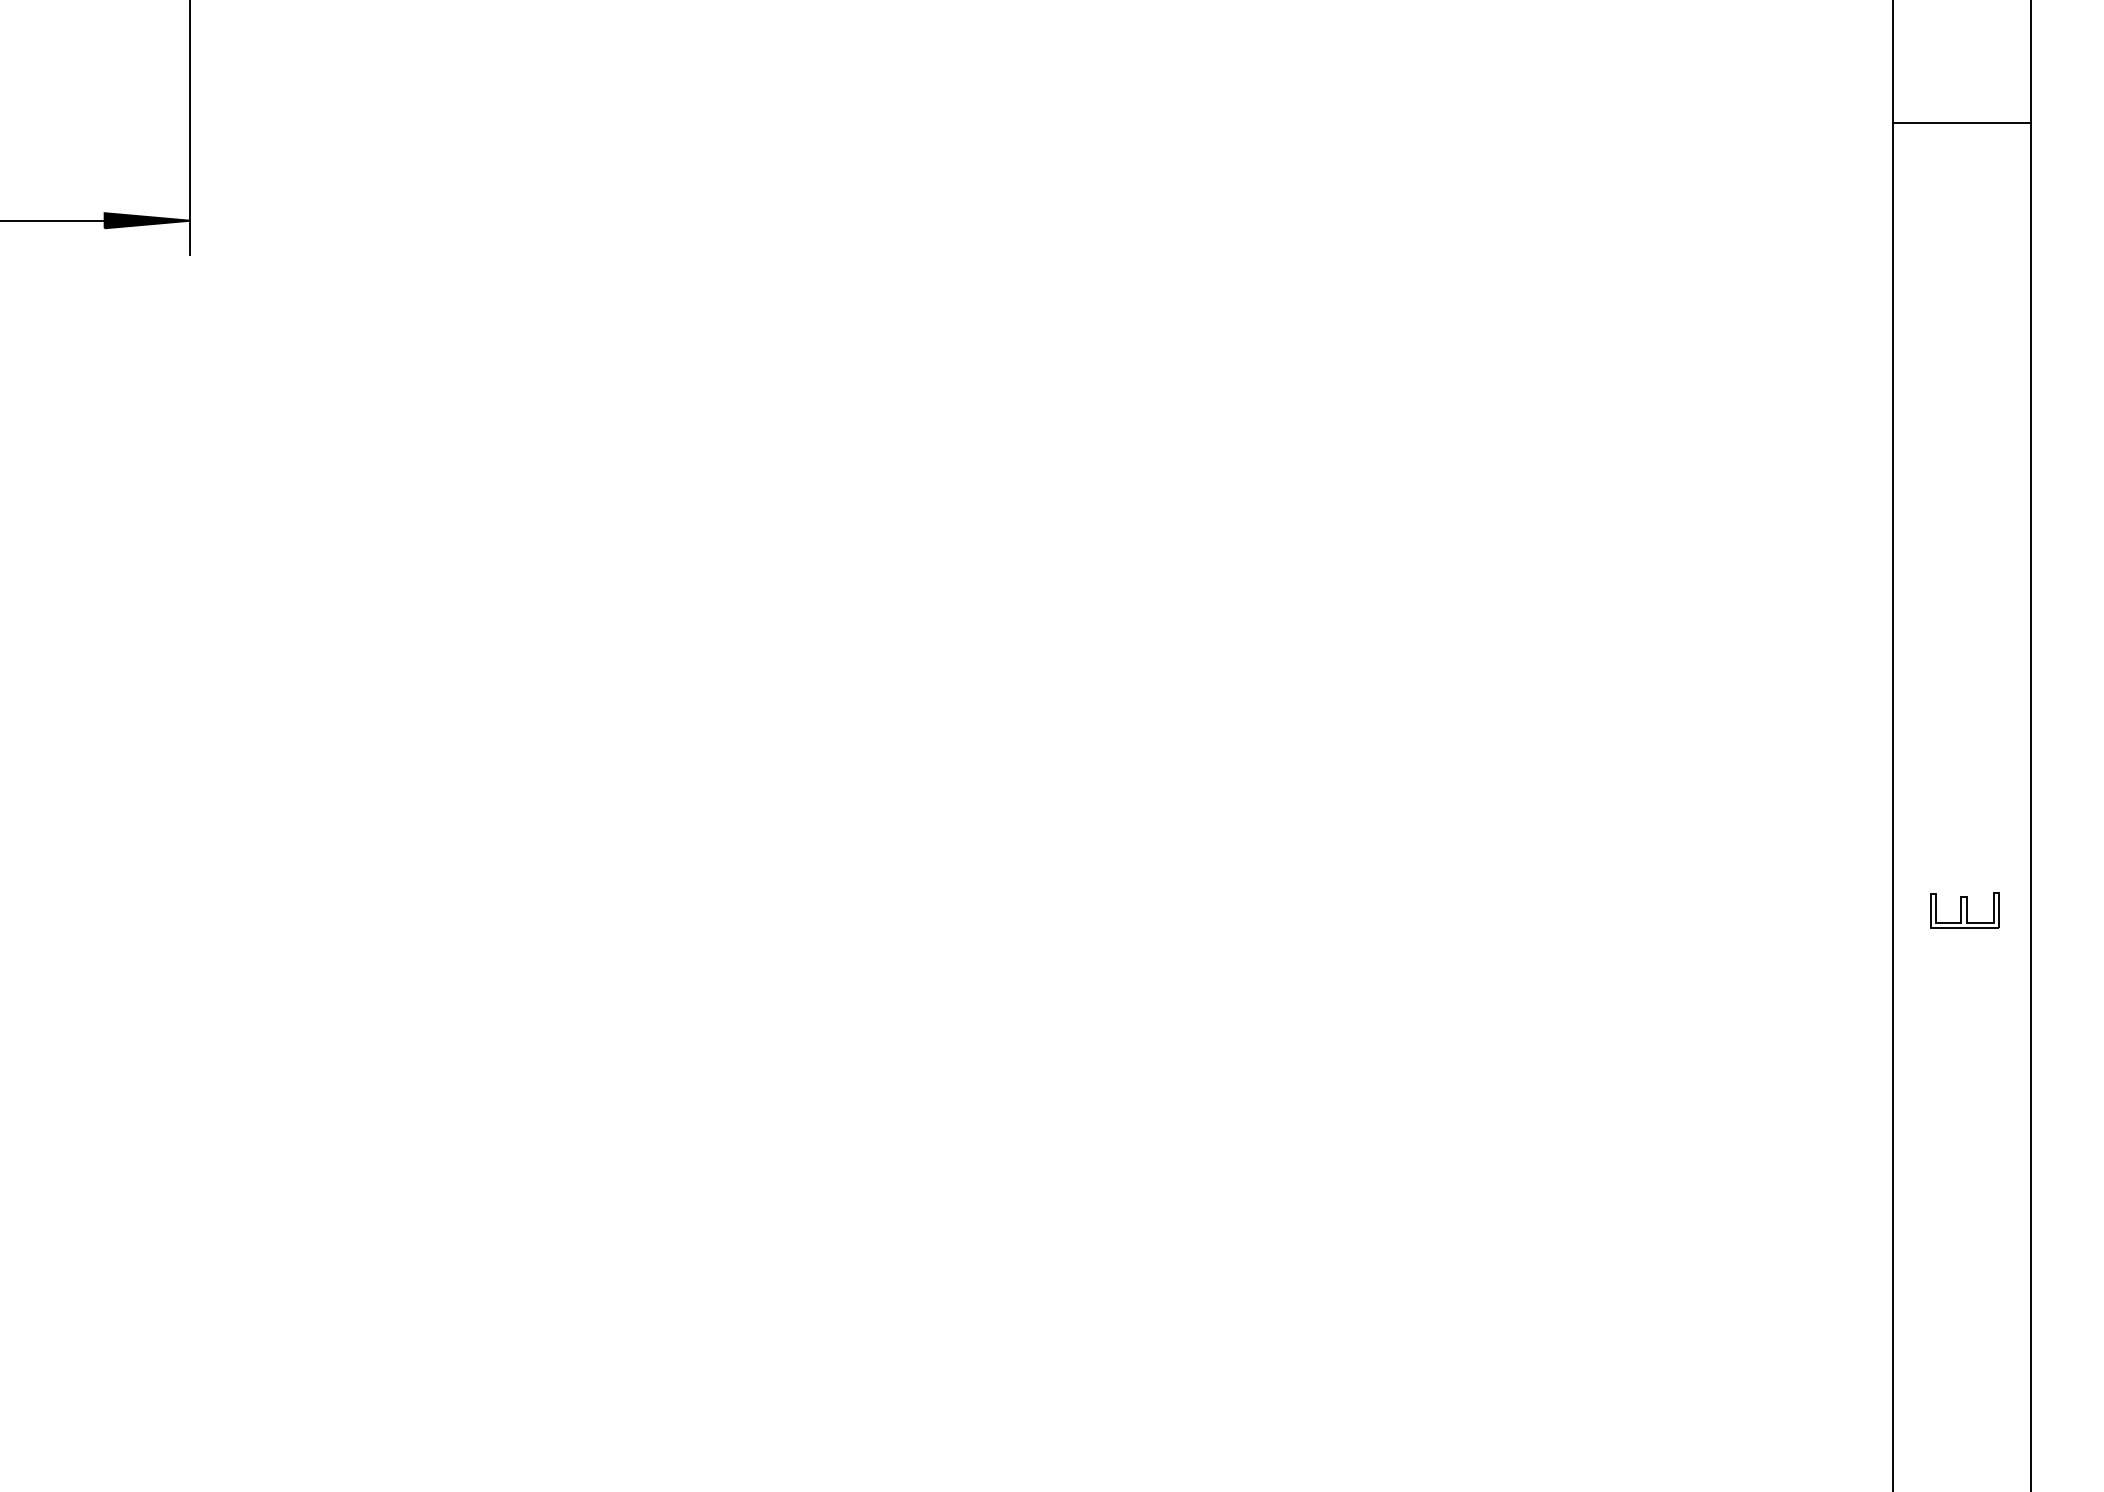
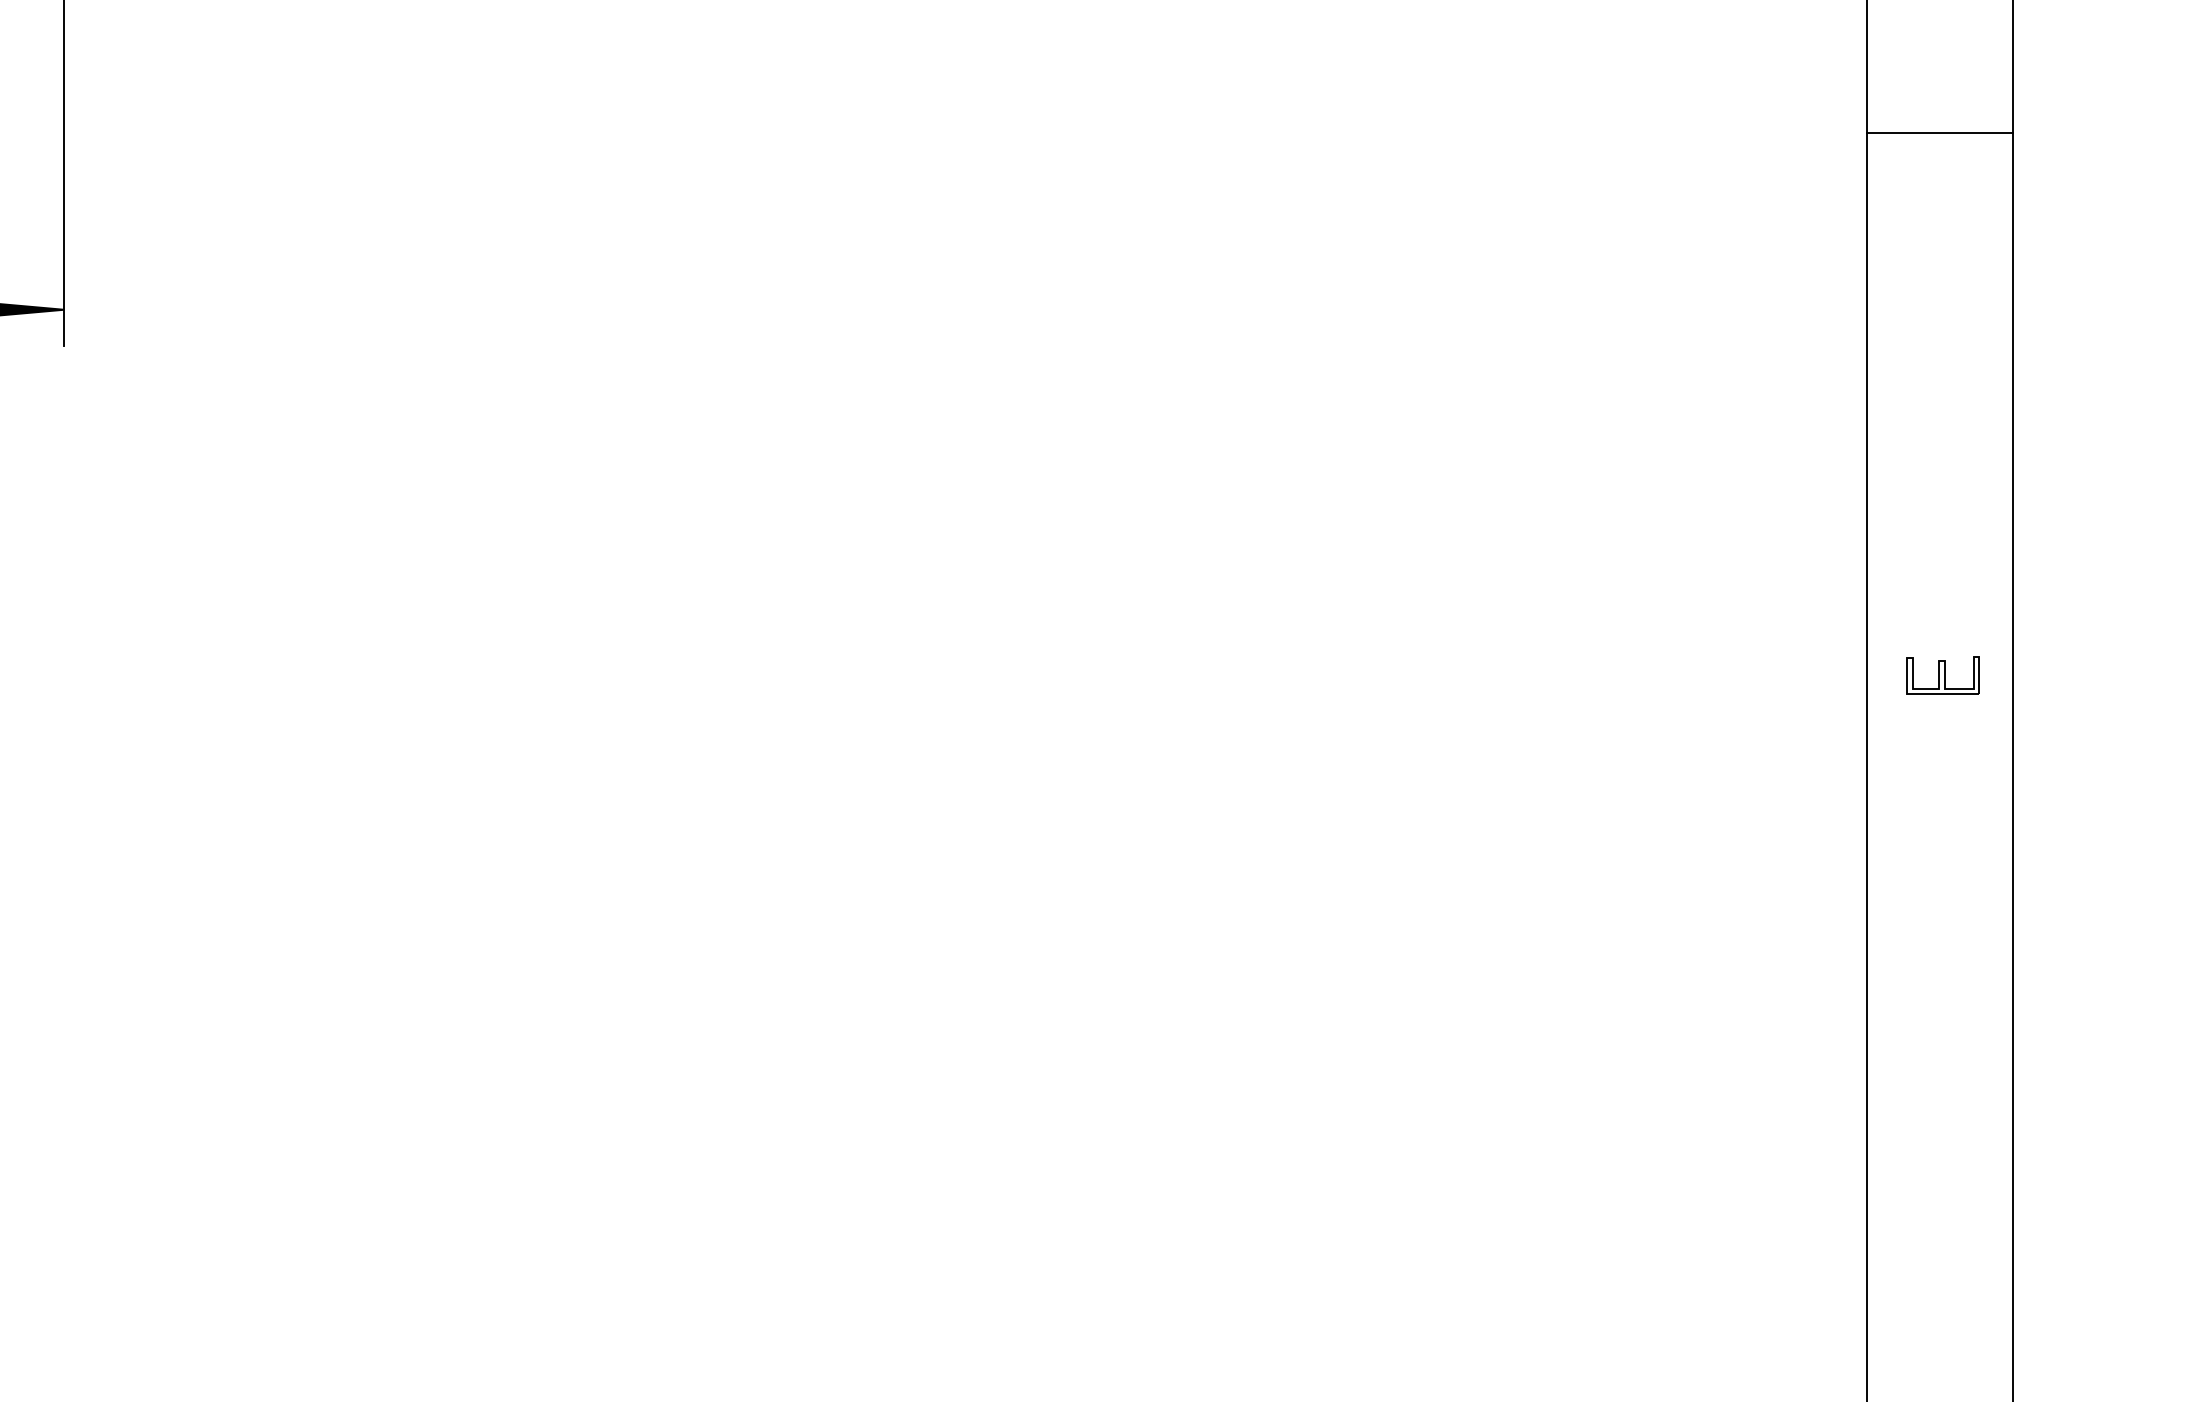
line: (1961, 123) -> (1939, 132), moved
part: (1964, 910) -> (1942, 675), moved

